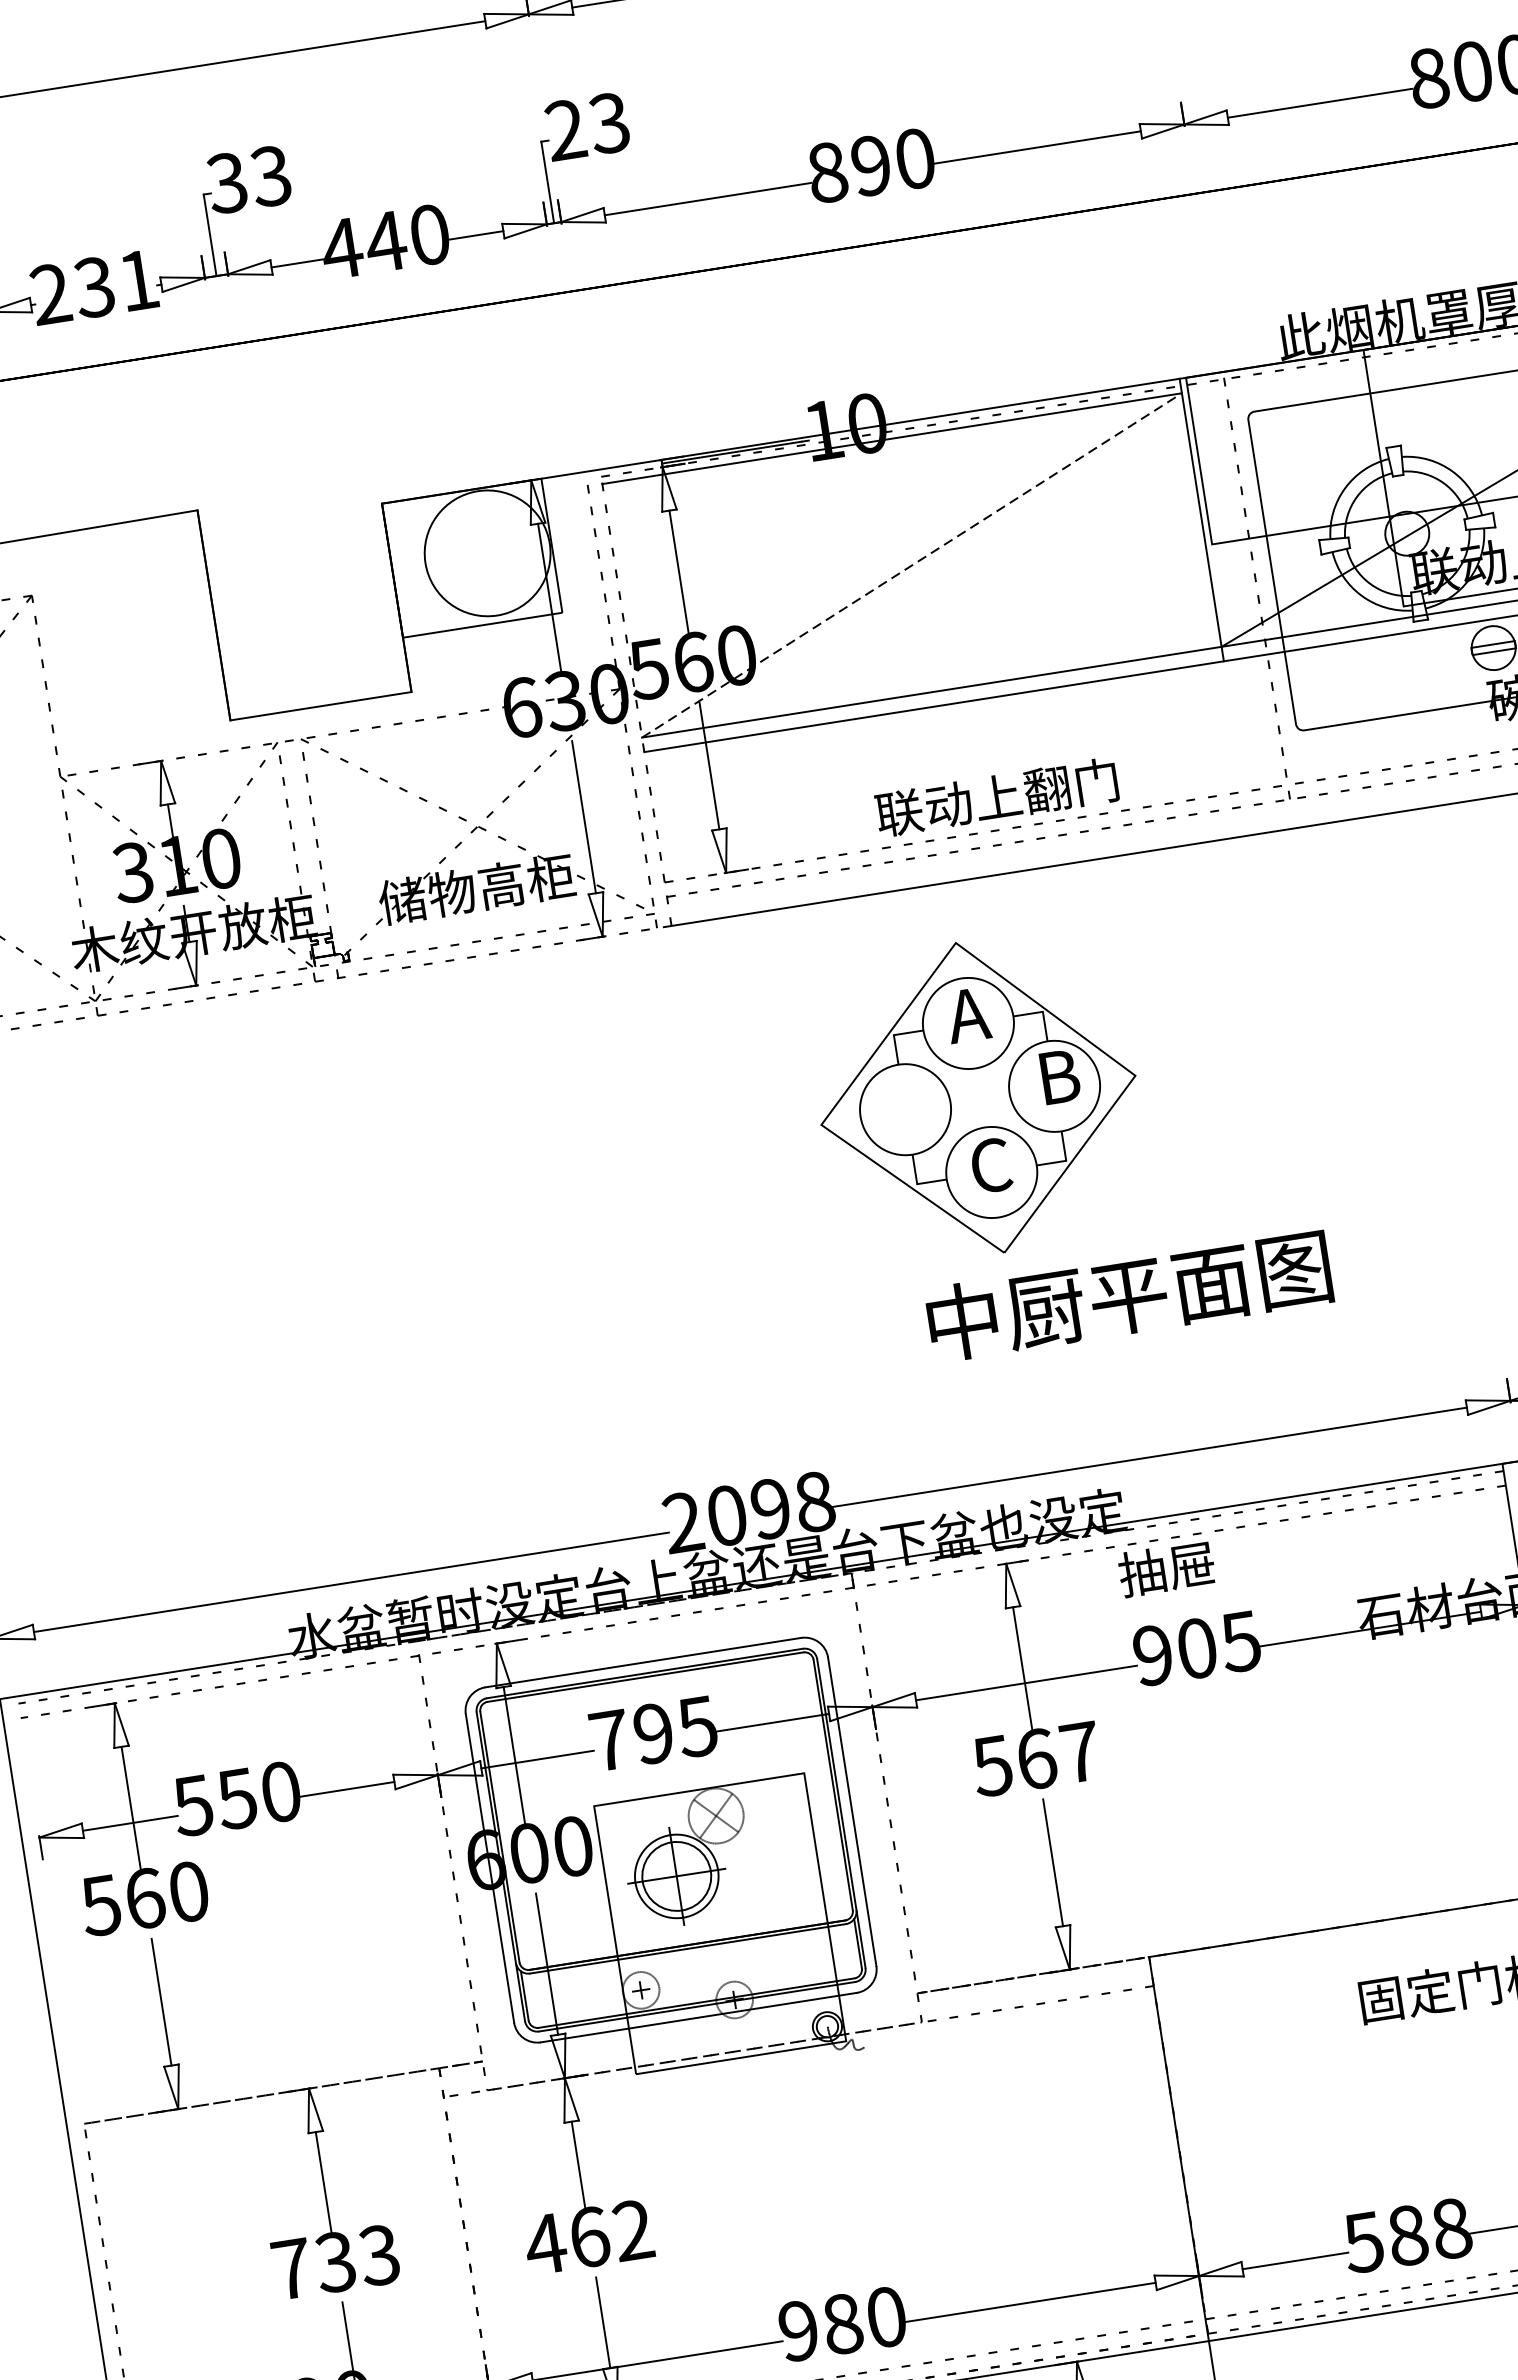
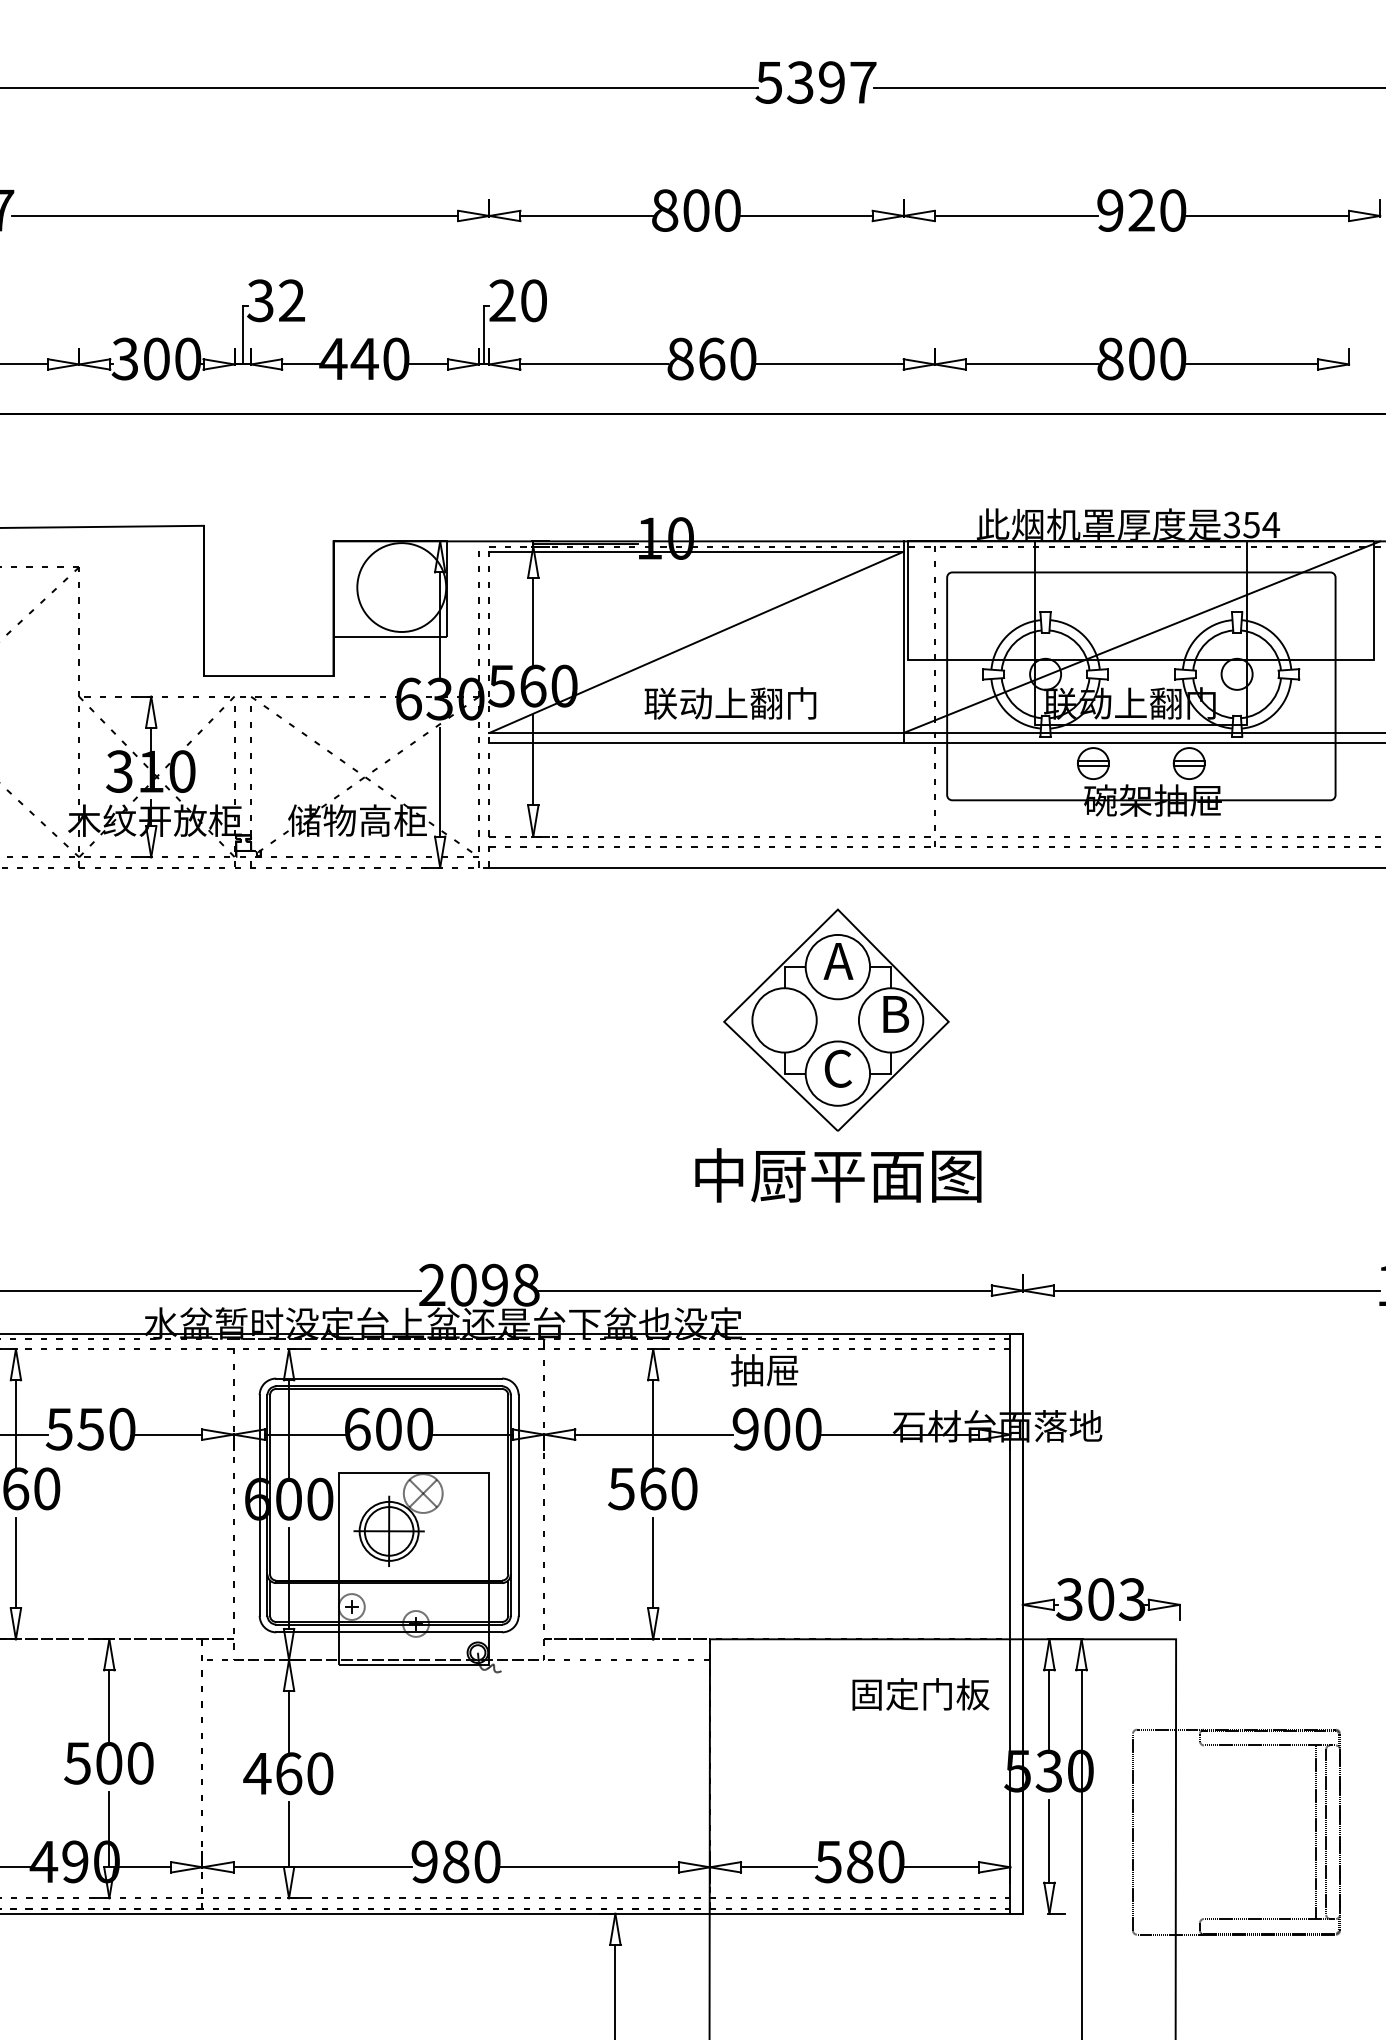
text: (609, 122) -> (533, 300), 23 -> 20
text: (870, 165) -> (711, 358), 890 -> 860
text: (270, 175) -> (291, 300), 33 -> 32
text: (94, 286) -> (156, 358), 231 -> 300
line: (913, 565) -> (697, 642), dashed -> solid
text: (996, 797) -> (730, 703), moved
part: (977, 1097) -> (836, 1019), moved
text: (1129, 1295) -> (838, 1175), moved
text: (1239, 1640) -> (807, 1428), 905 -> 900
text: (653, 1732) -> (388, 1428), 795 -> 600
text: (1080, 1751) -> (684, 1488), 567 -> 560
text: (1451, 2228) -> (891, 1861), 588 -> 580
text: (633, 2230) -> (320, 1773), 462 -> 460
text: (334, 2262) -> (108, 1763), 733 -> 500

